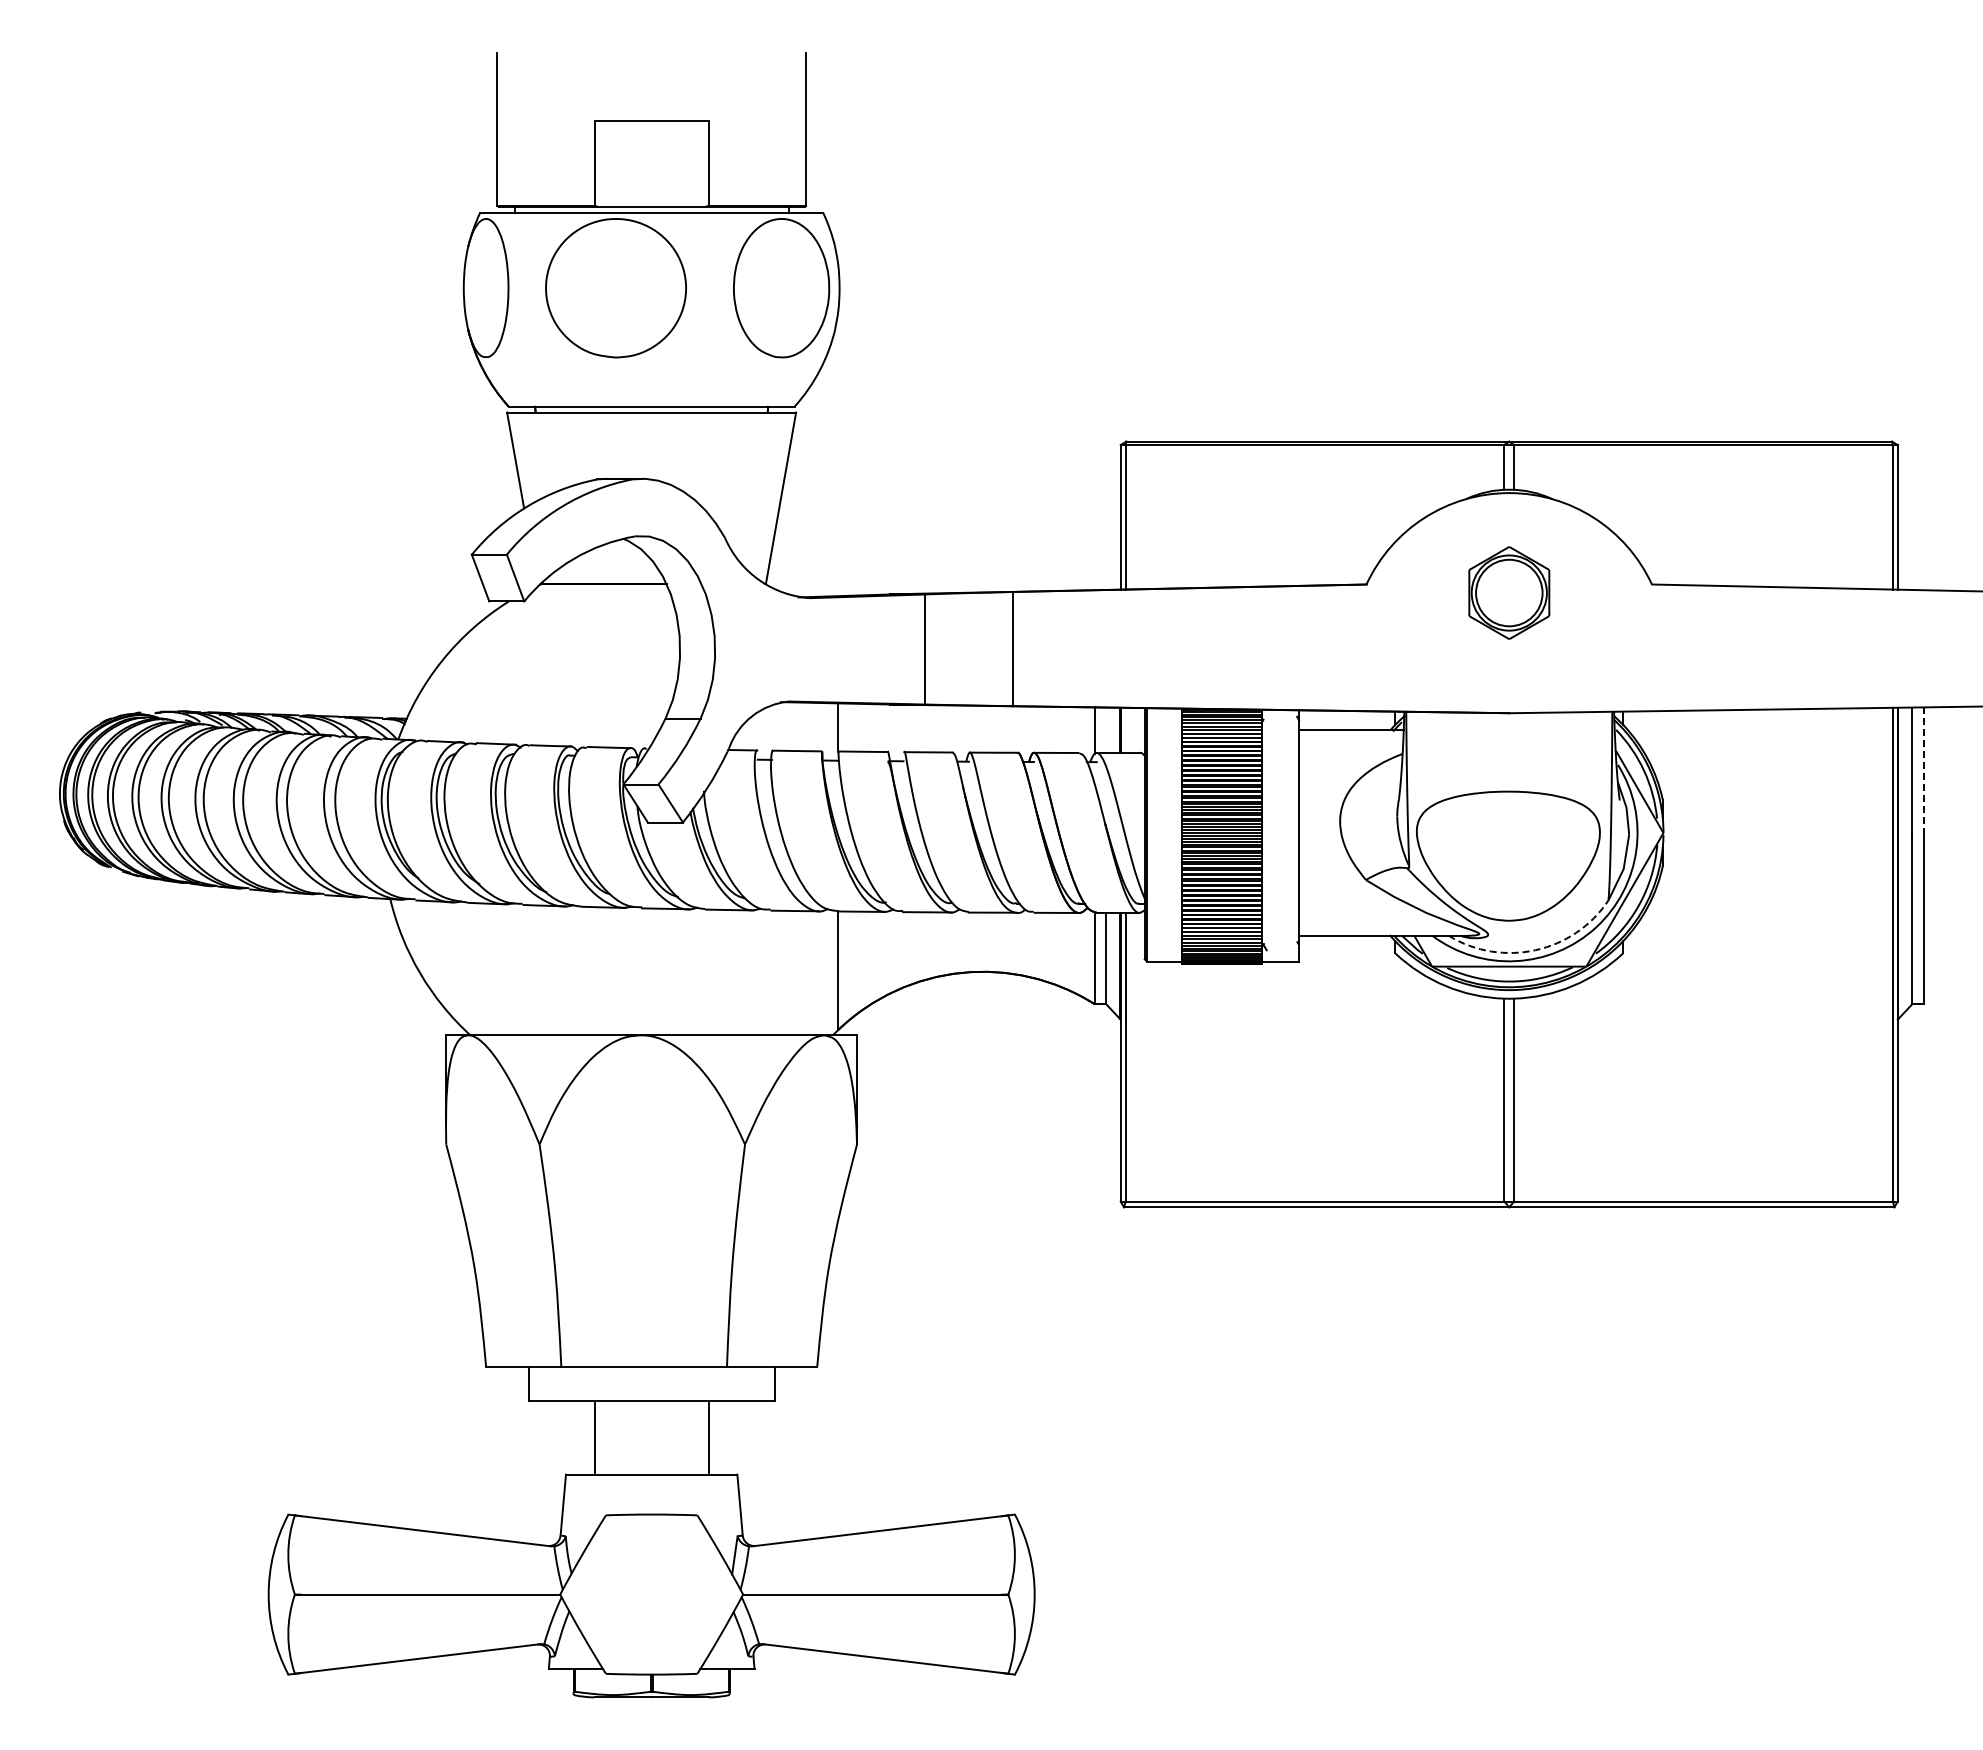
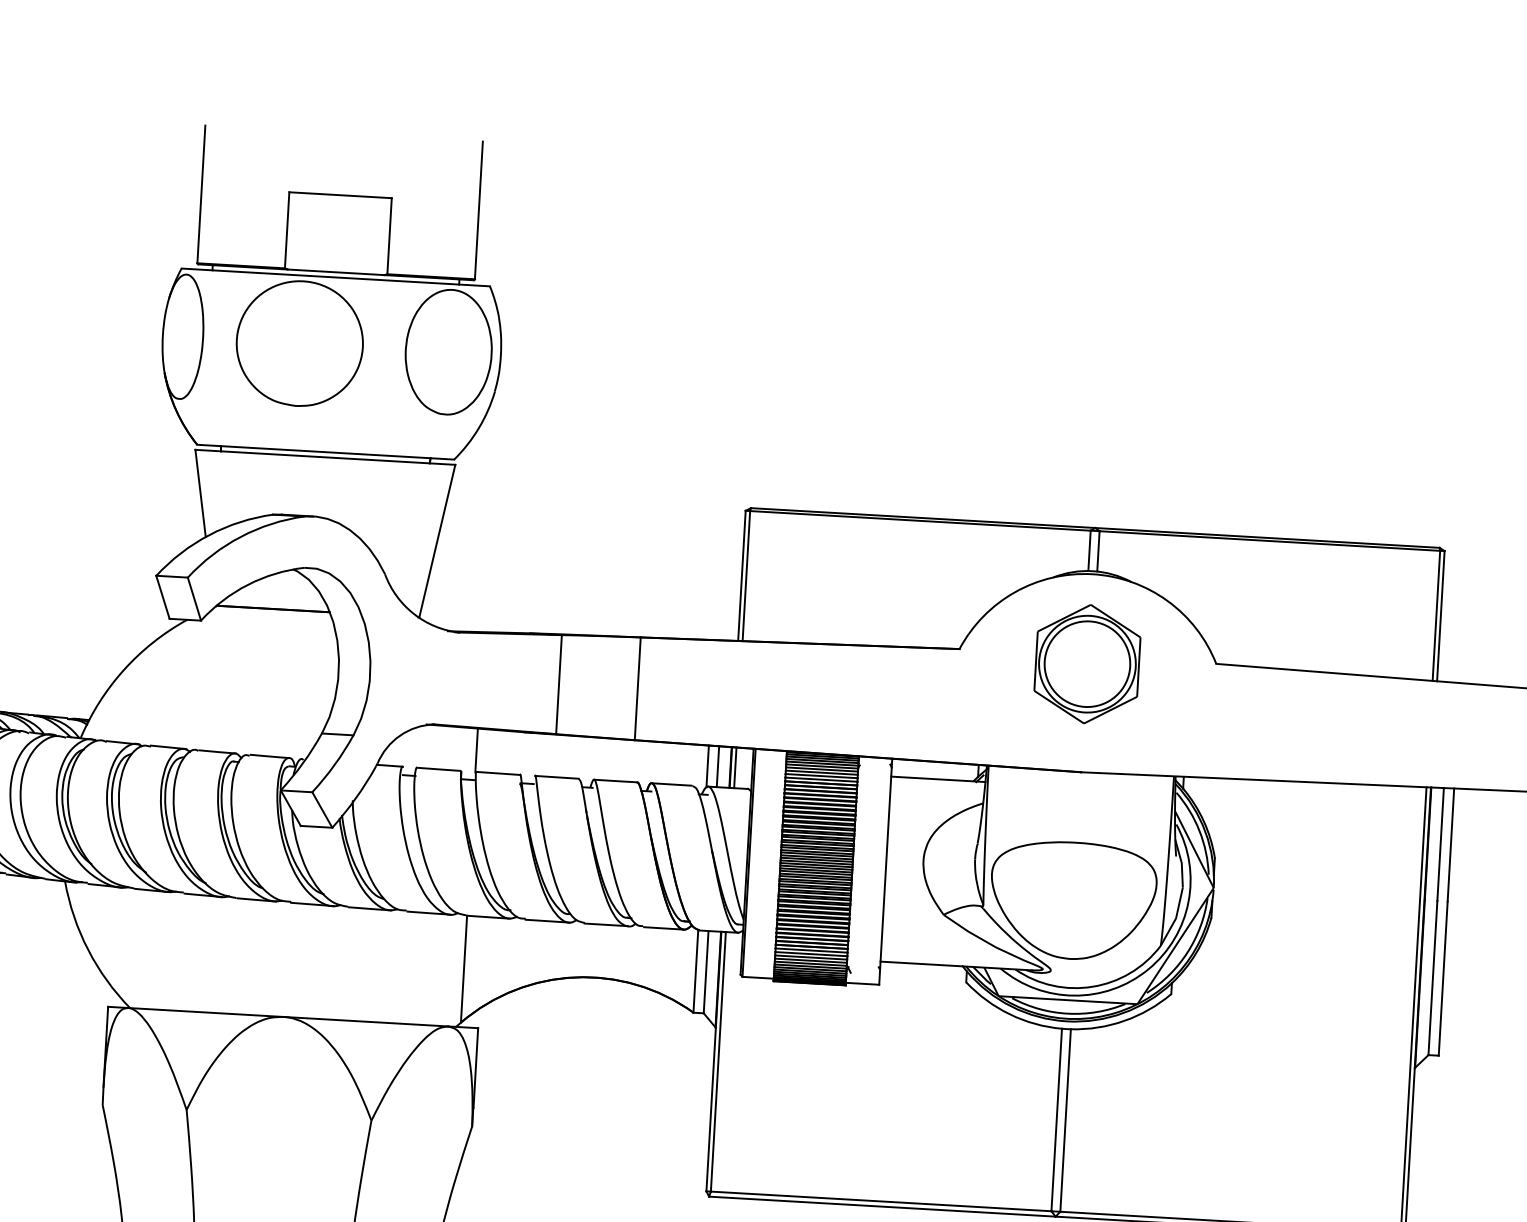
part: (1509, 592) -> (1087, 663), size x1.43
line: (1106, 729) -> (718, 766), added
line: (1125, 730) -> (735, 767), added
line: (1923, 770) -> (1450, 845), dashed -> solid
arc: (1535, 950) -> (1092, 987), dashed -> solid

